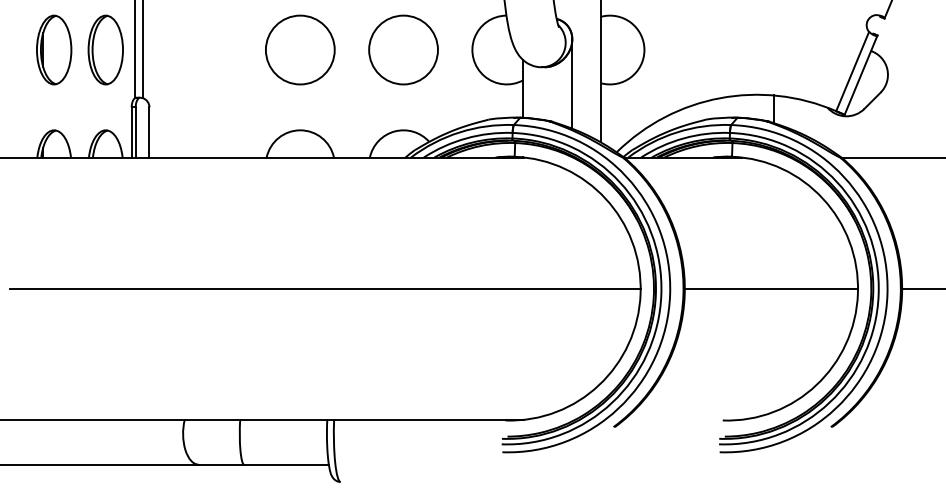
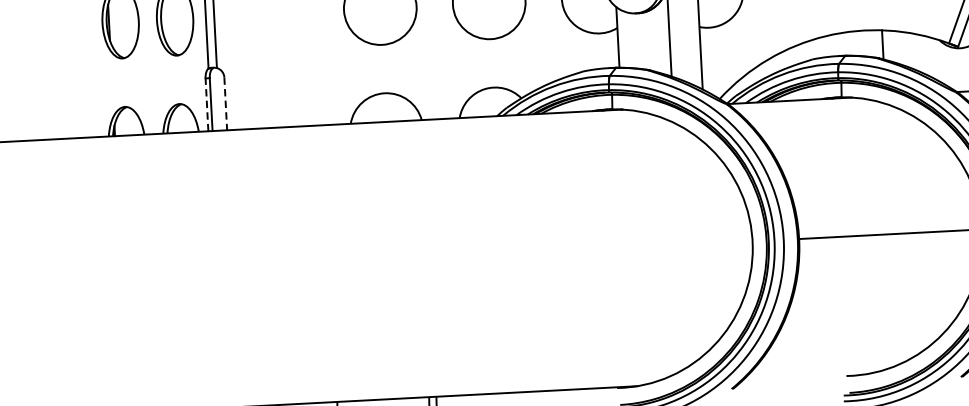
line: (131, 131) -> (206, 103), solid -> dashed
line: (149, 132) -> (225, 103), solid -> dashed
line: (324, 288) -> (419, 258), removed

